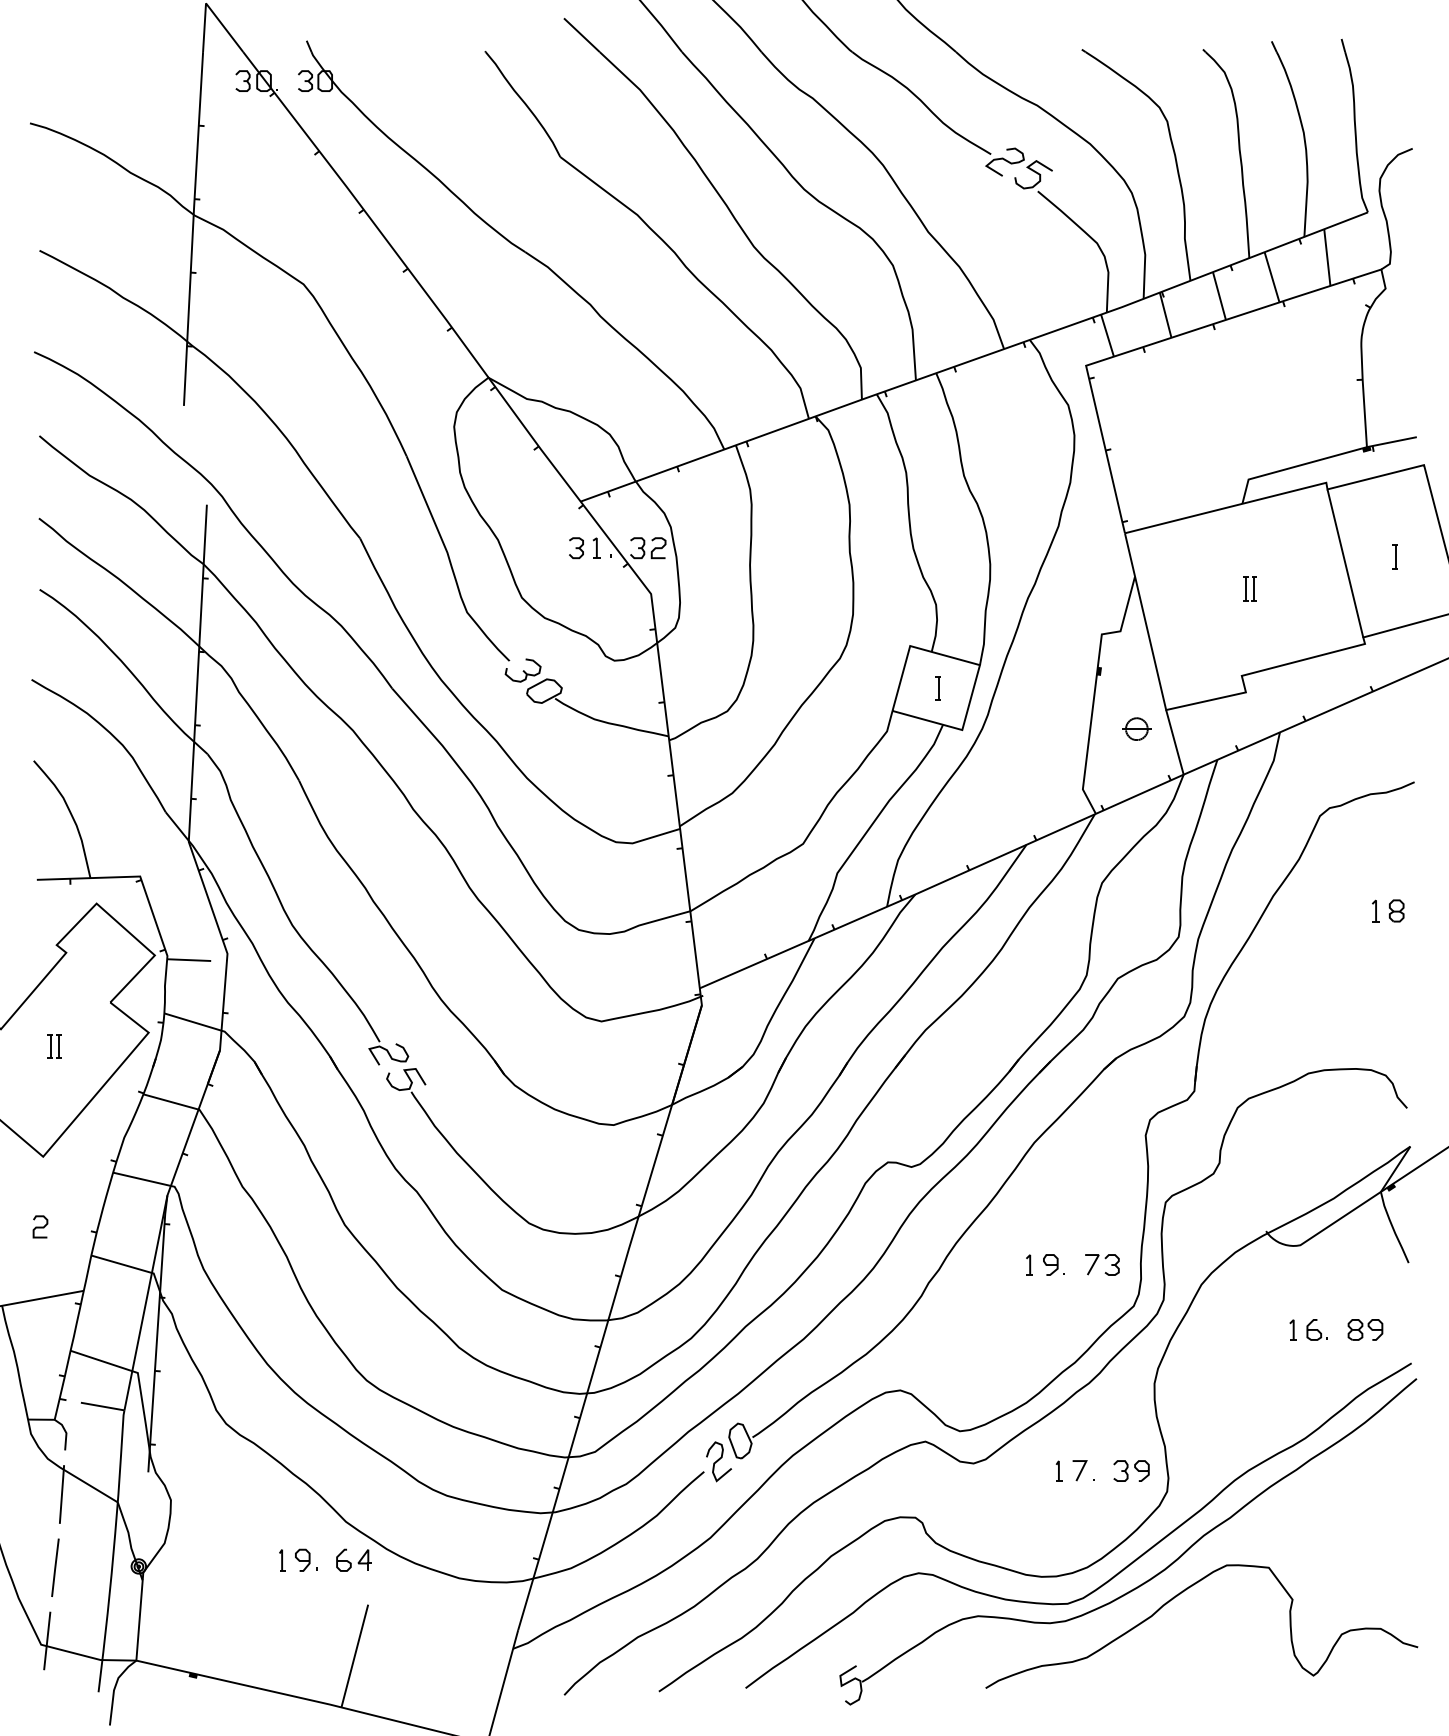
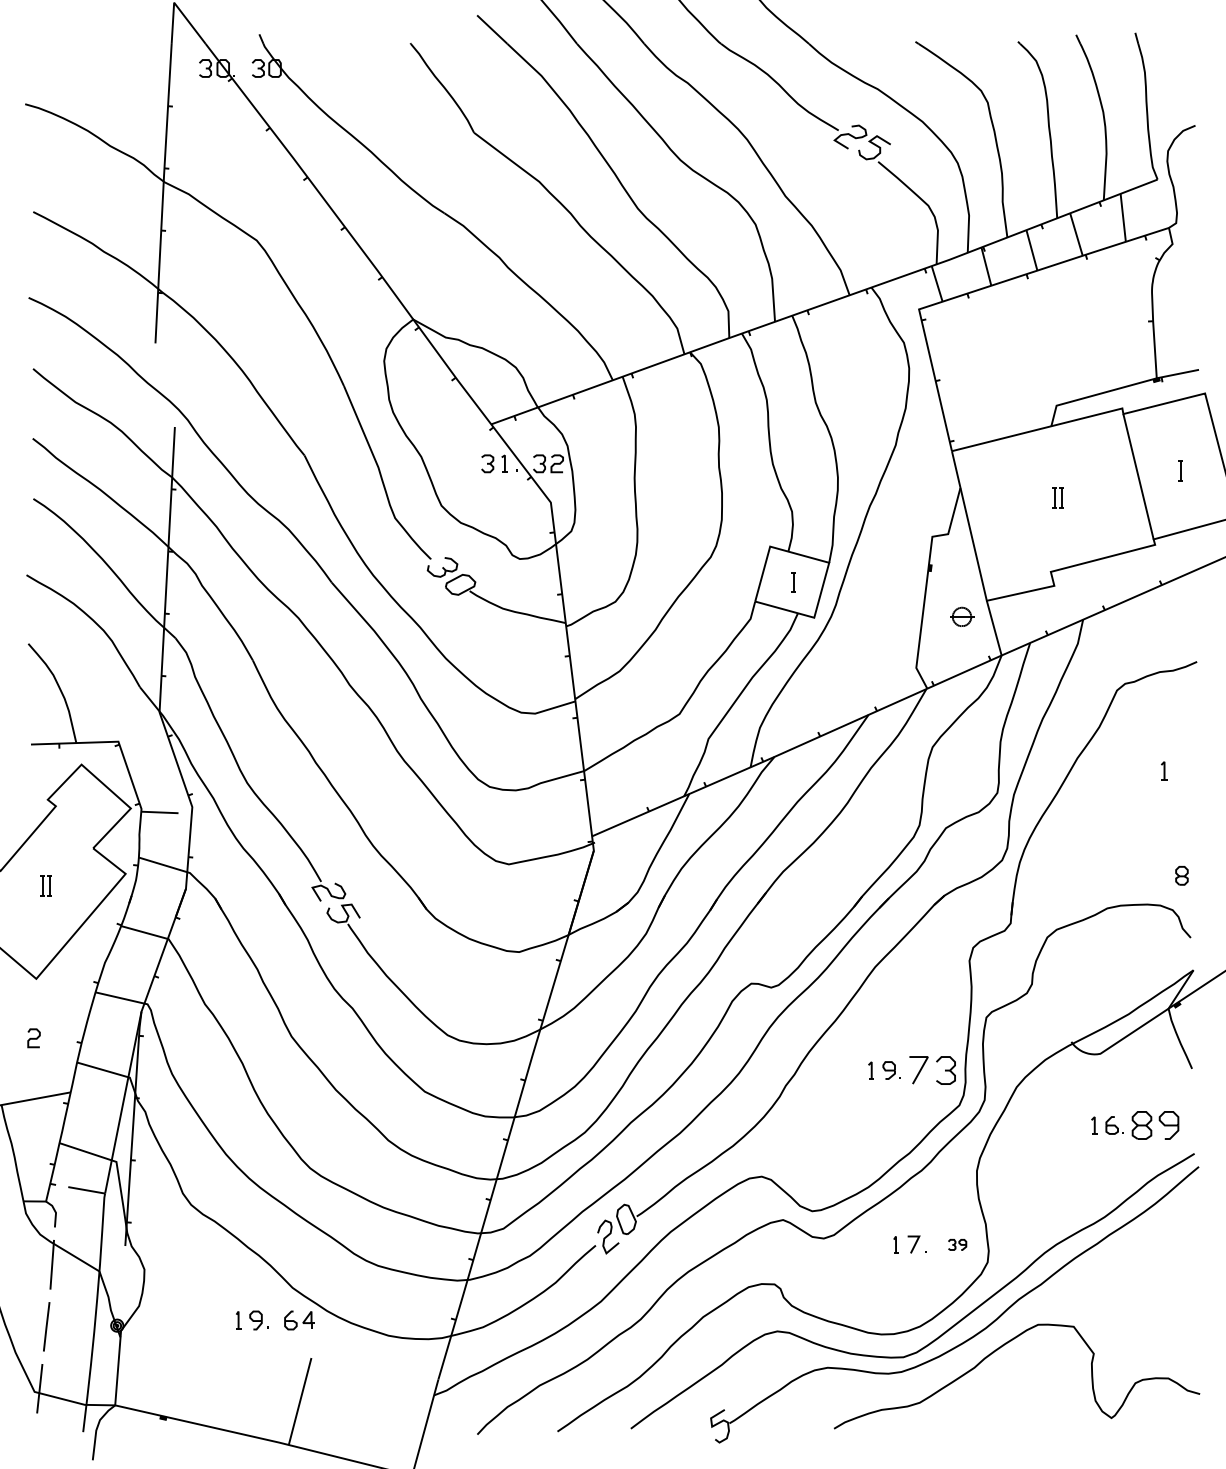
part: (1396, 910) -> (1181, 875), moved
part: (1102, 1264) -> (932, 1070), size x1.6
part: (1365, 1329) -> (1155, 1125), size x1.6
part: (1131, 1470) -> (957, 1244), size x0.6

